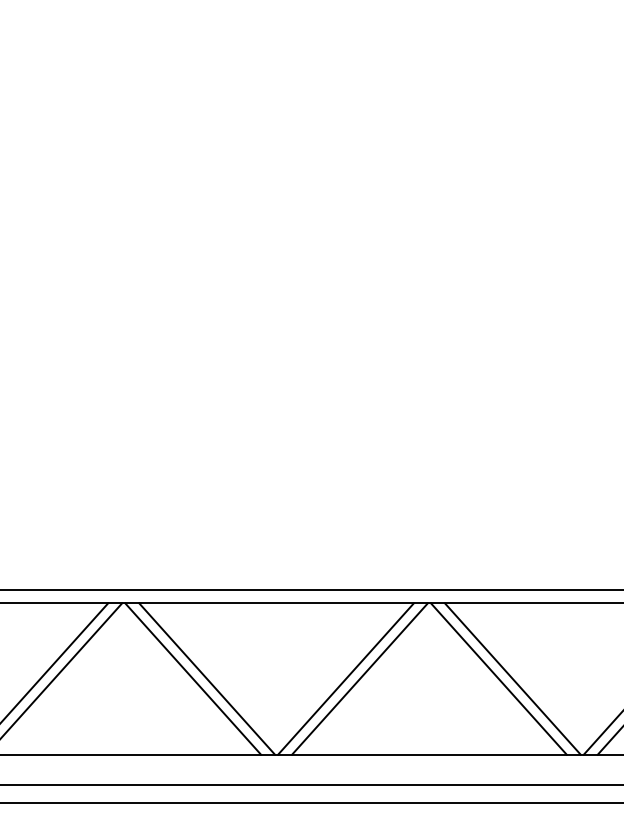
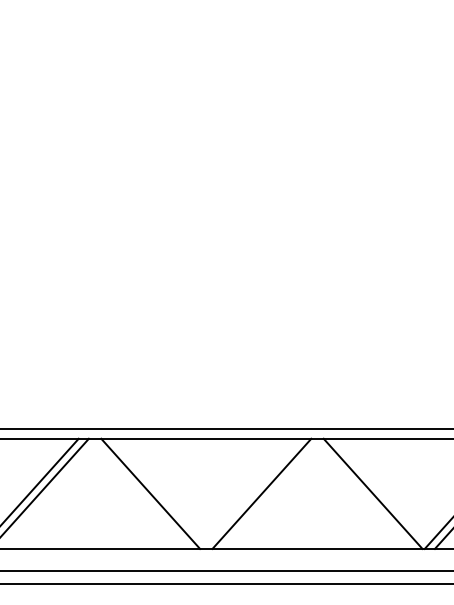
line: (193, 678) -> (140, 493), removed
line: (345, 678) -> (251, 493), removed
line: (498, 678) -> (362, 493), removed

